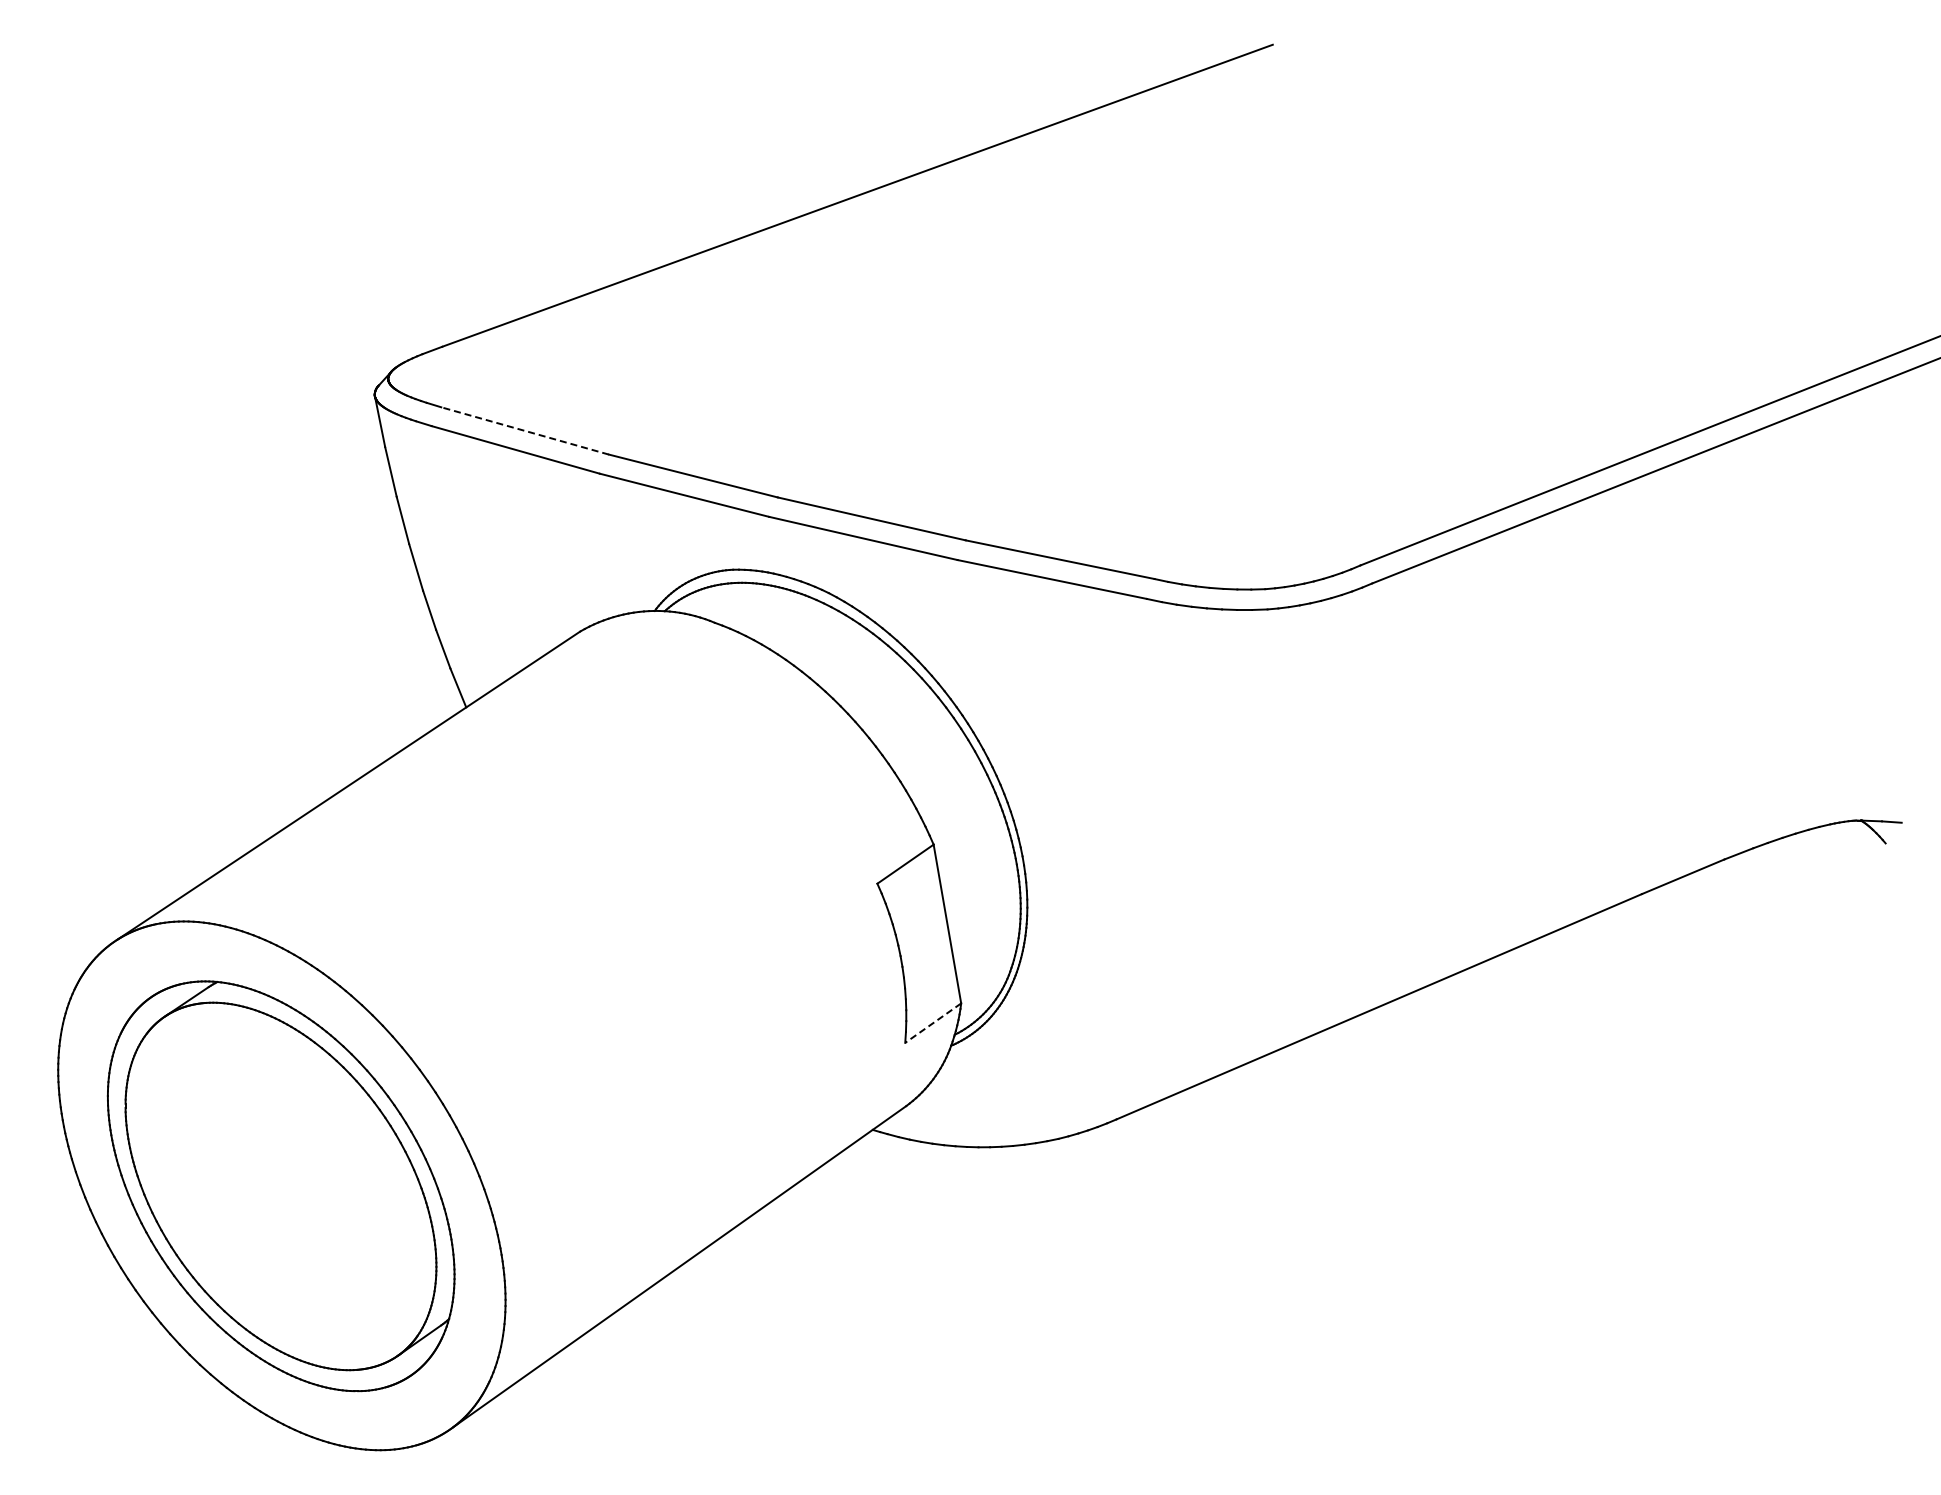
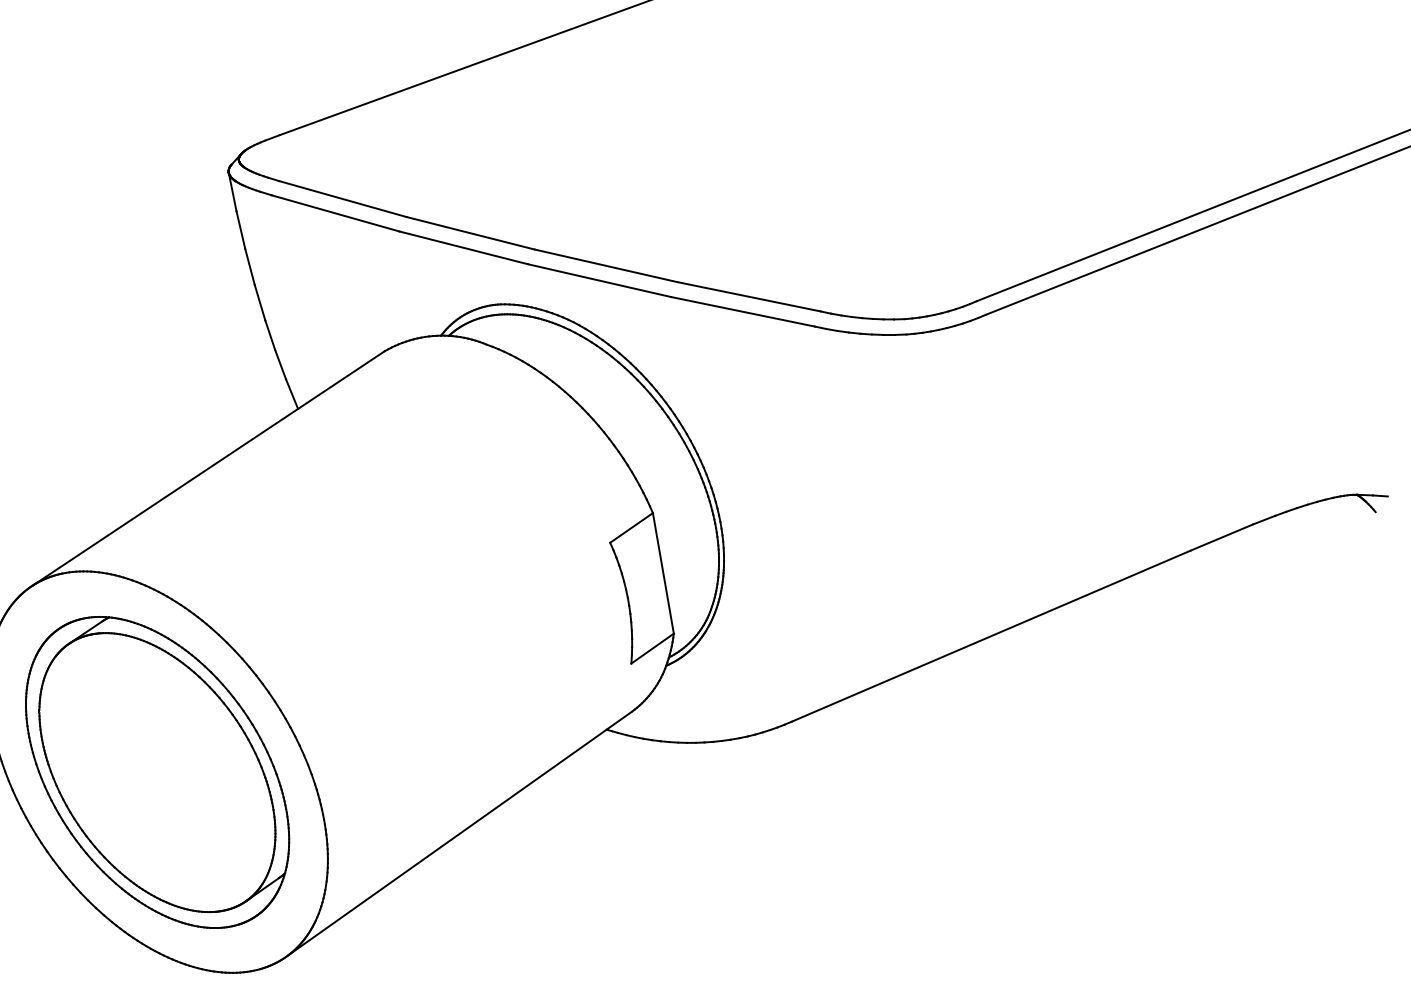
line: (524, 430) -> (342, 198), dashed -> solid
line: (932, 1023) -> (652, 648), dashed -> solid

